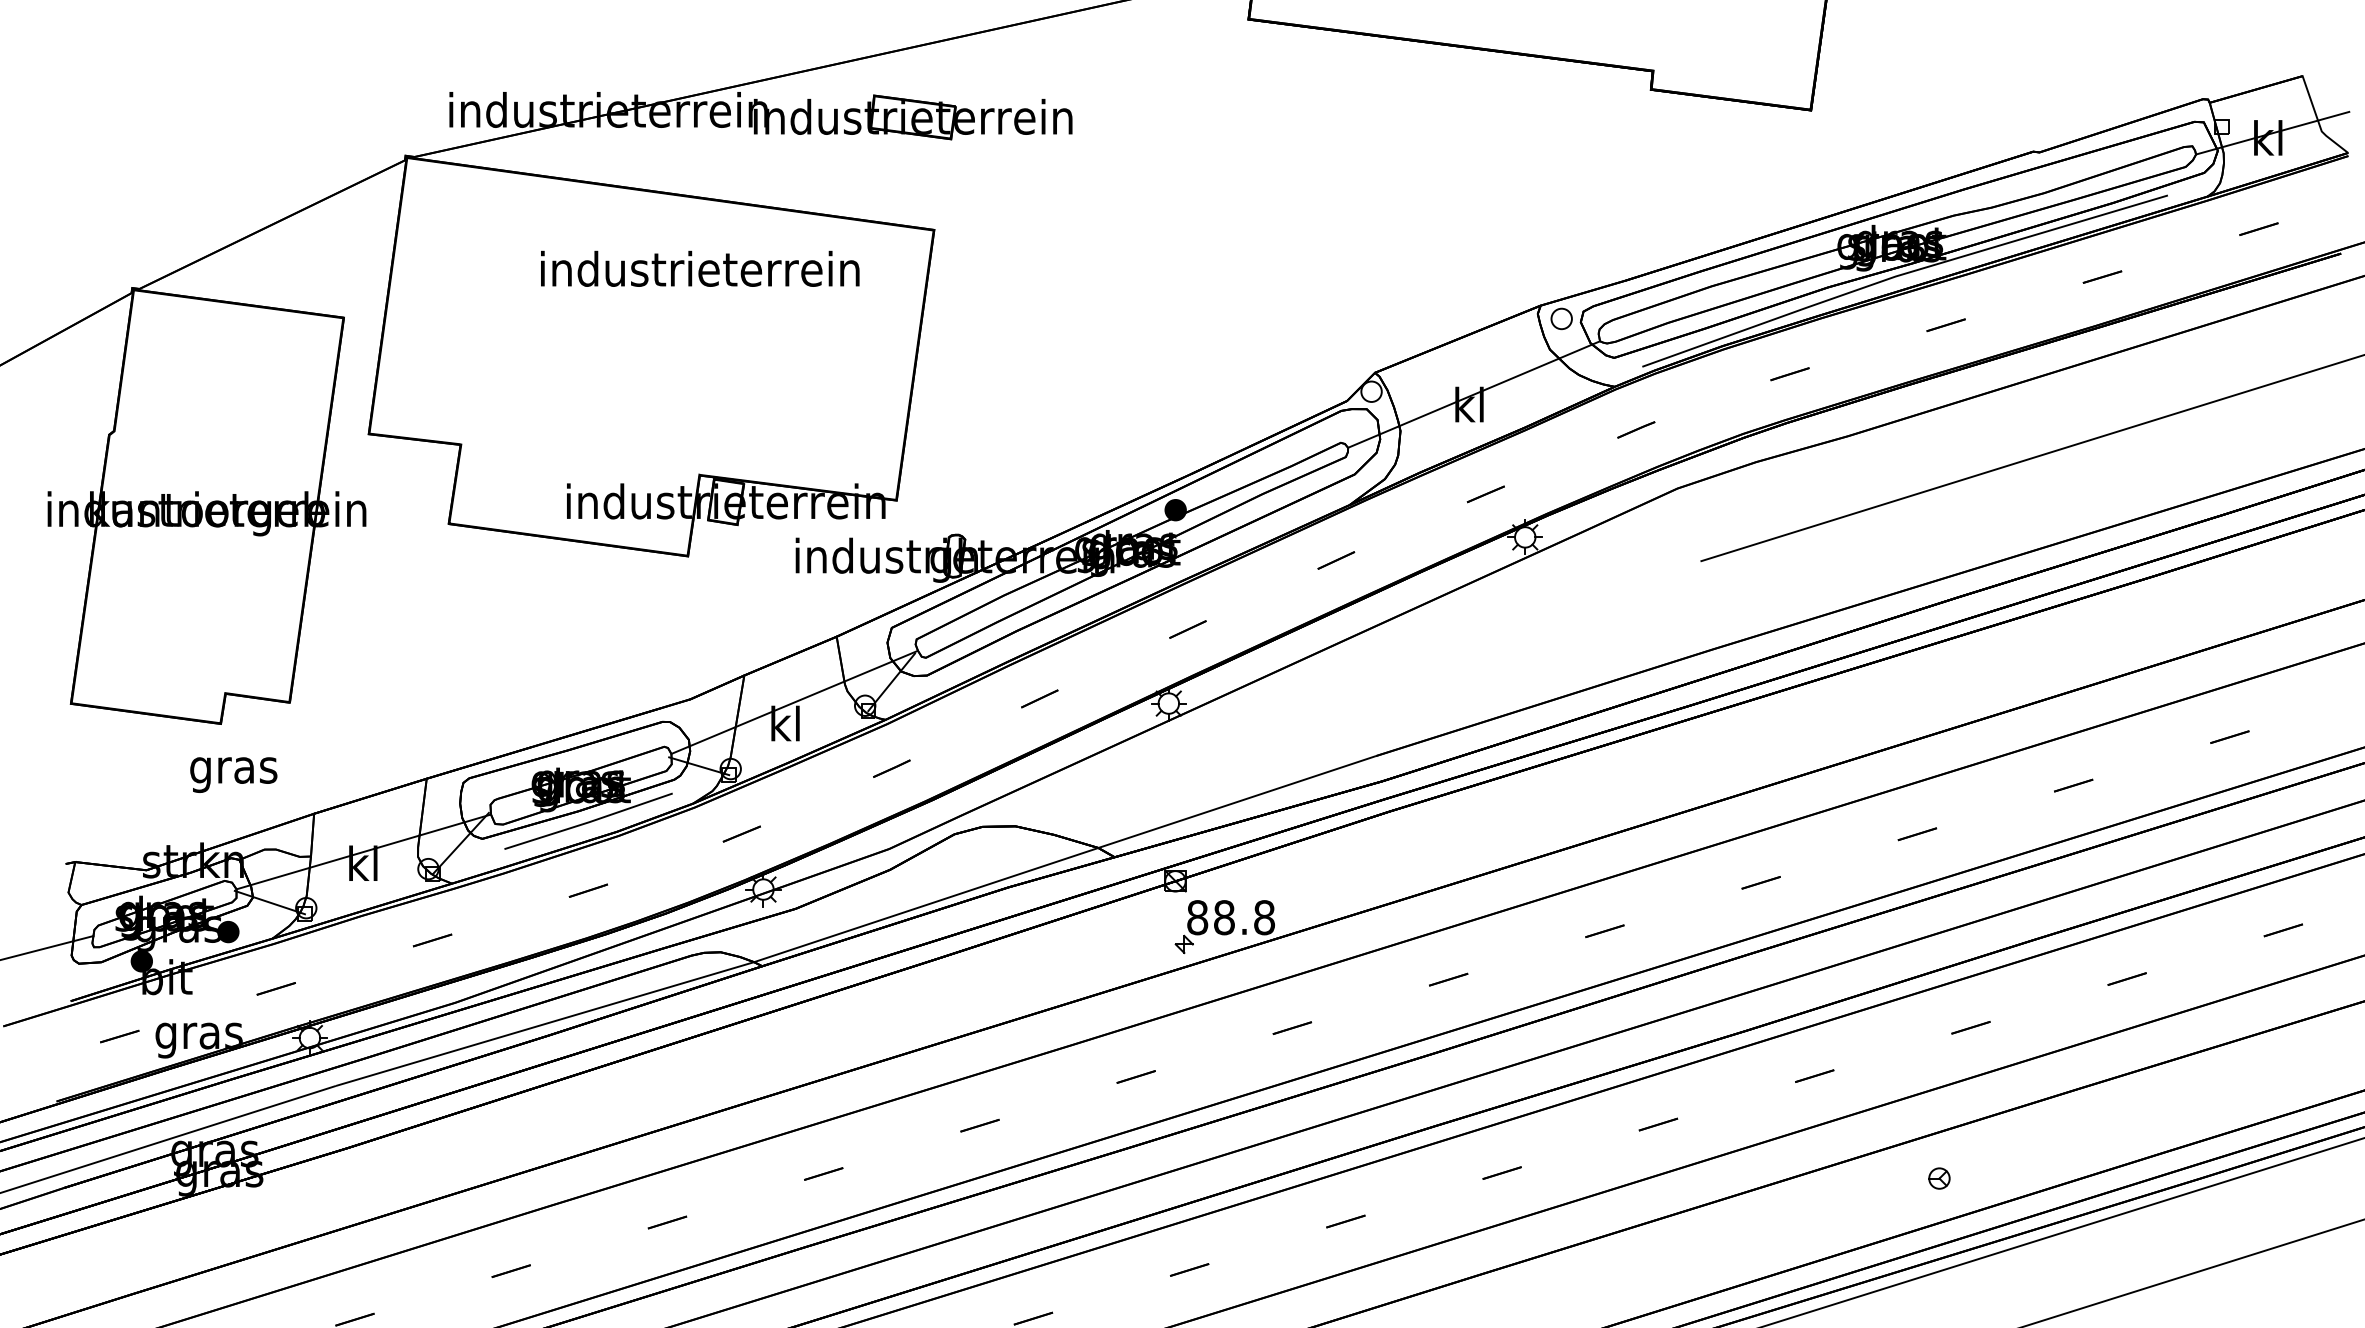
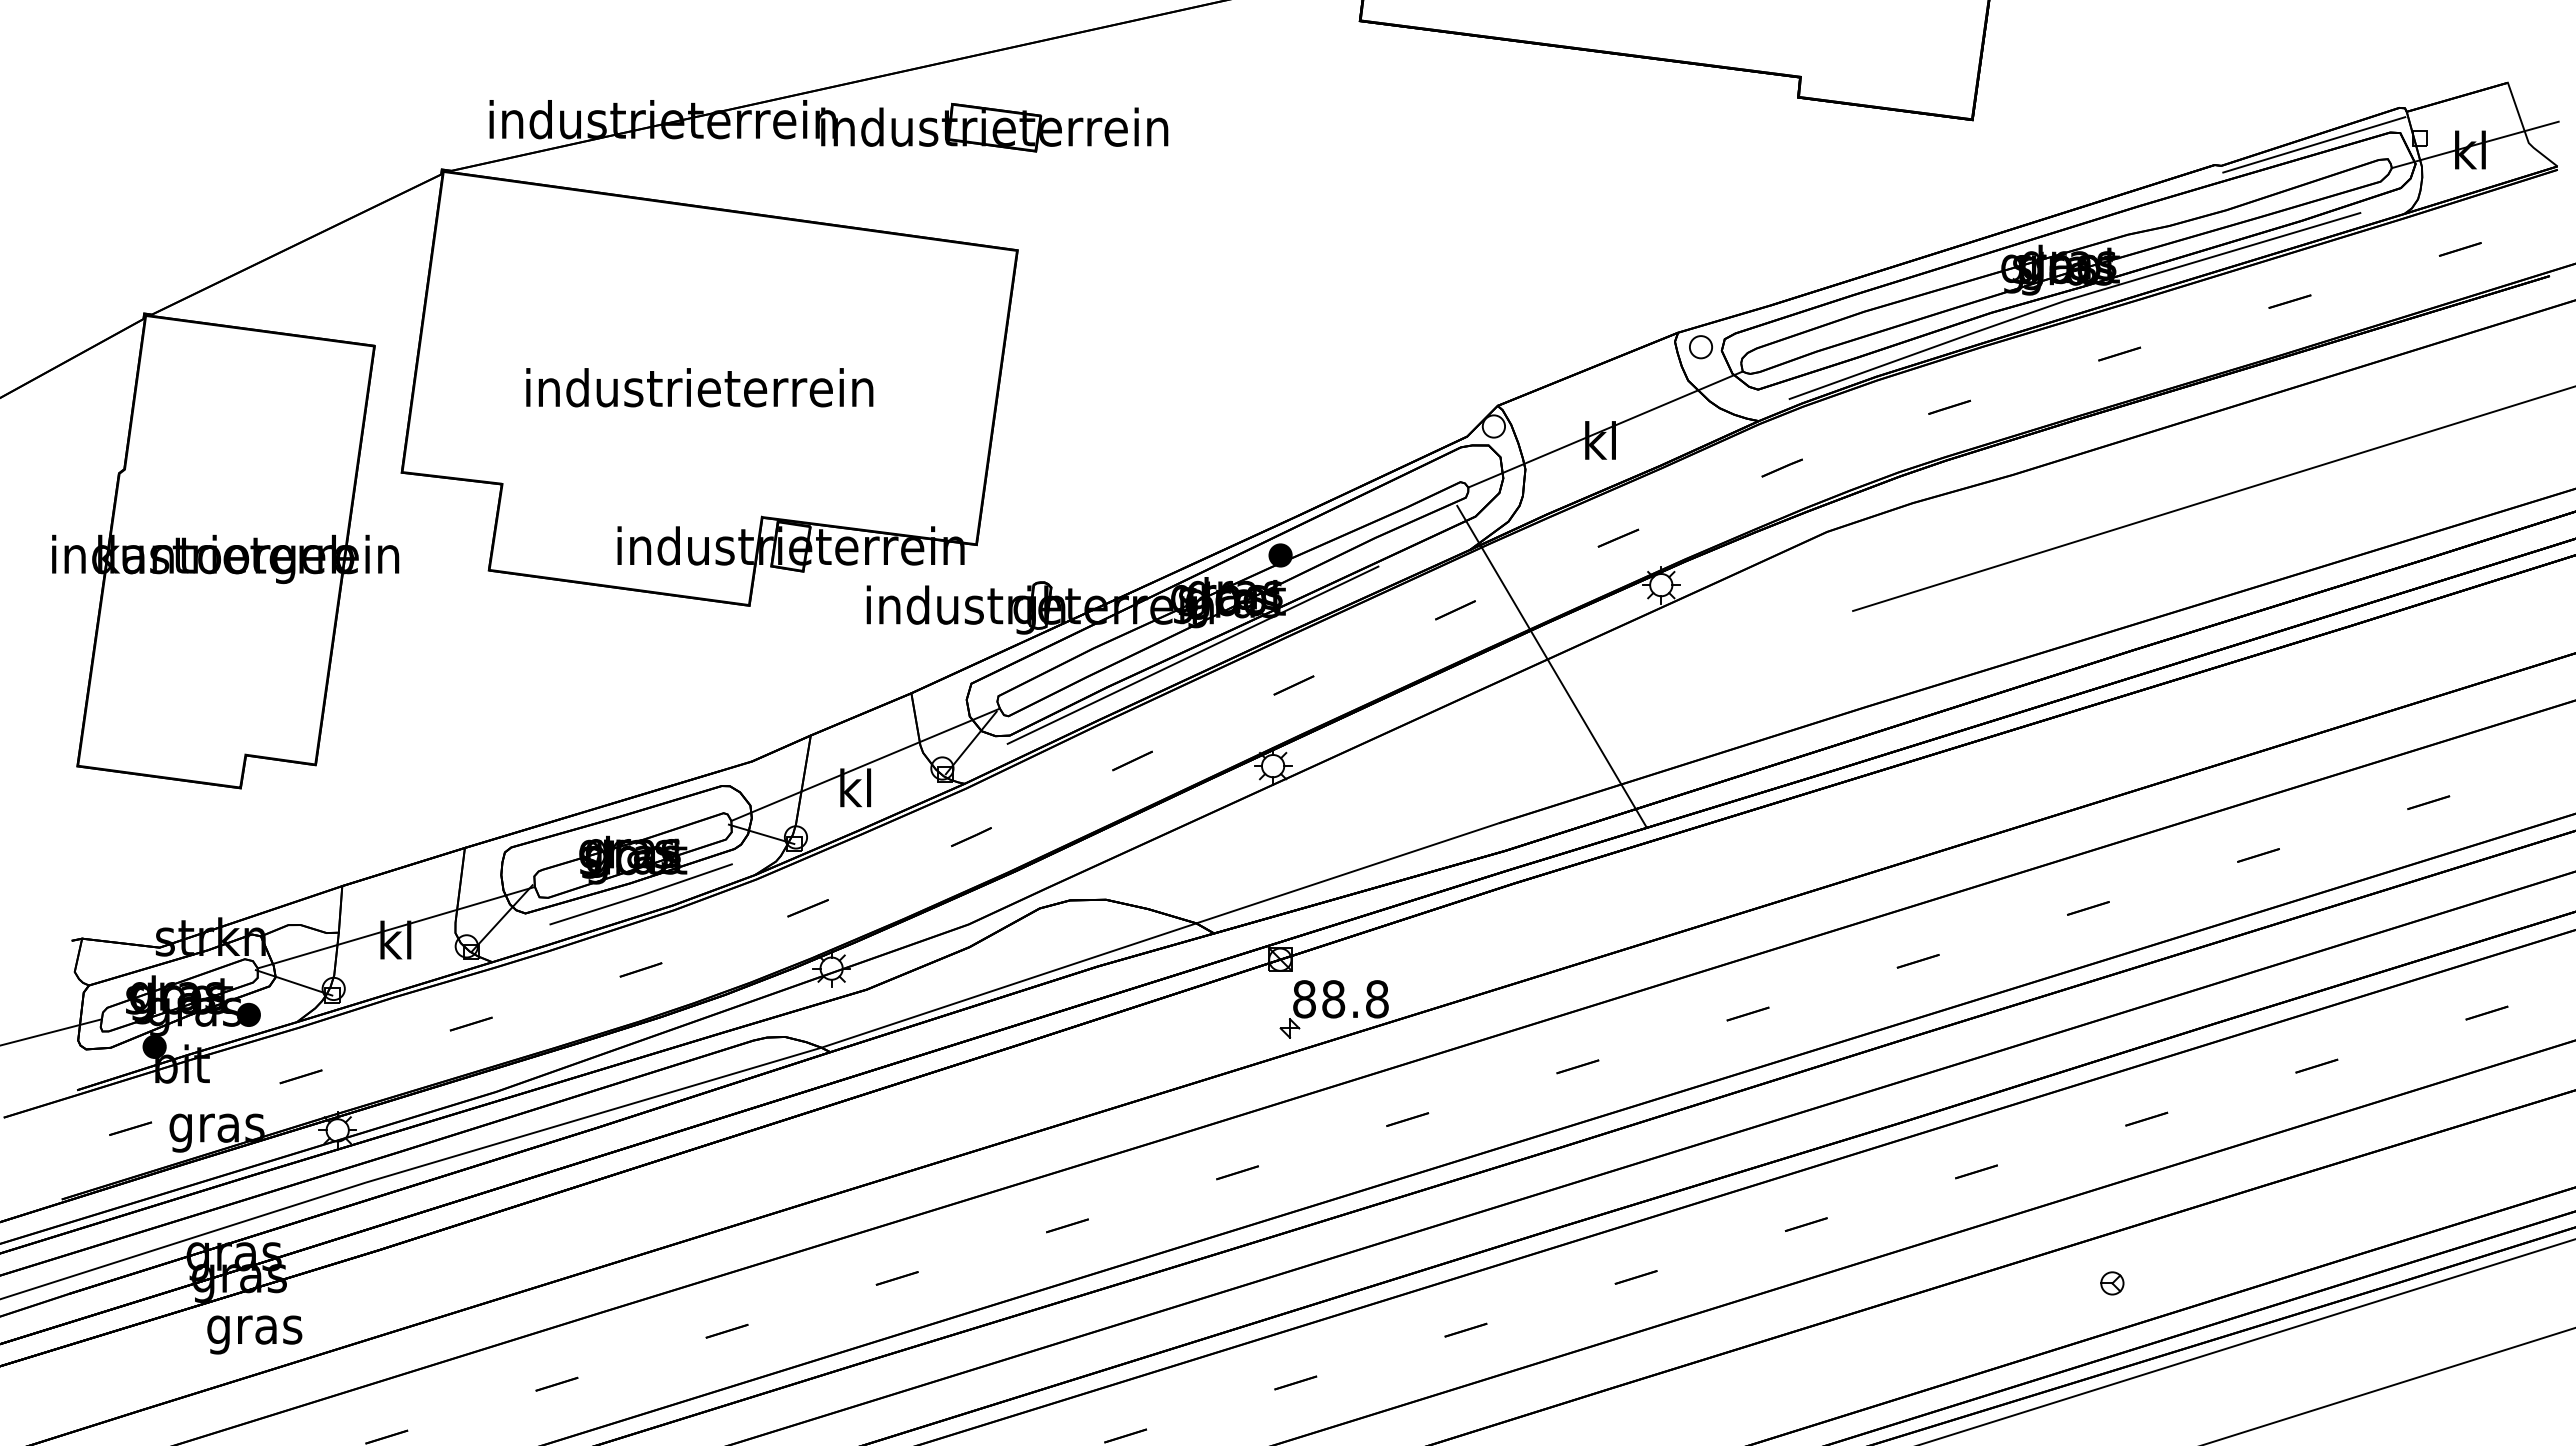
line: (2125, 132) -> (2314, 144), added
text: (699, 268) -> (699, 387), moved
line: (1094, 601) -> (1192, 654), added
line: (1424, 612) -> (1551, 666), added
text: (233, 774) -> (254, 1334), moved

